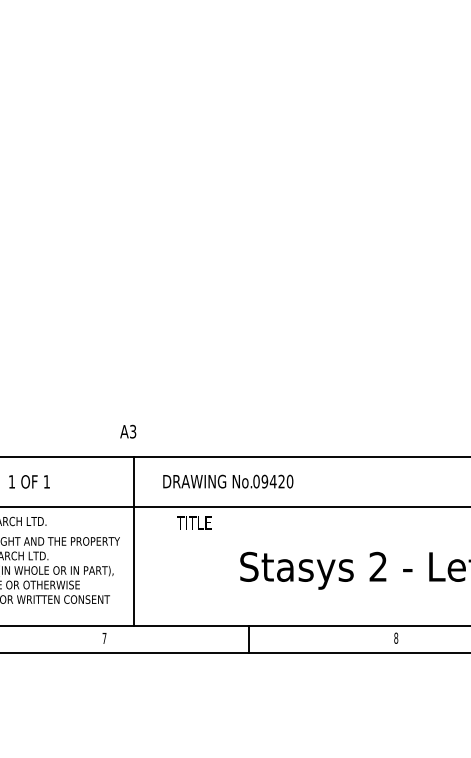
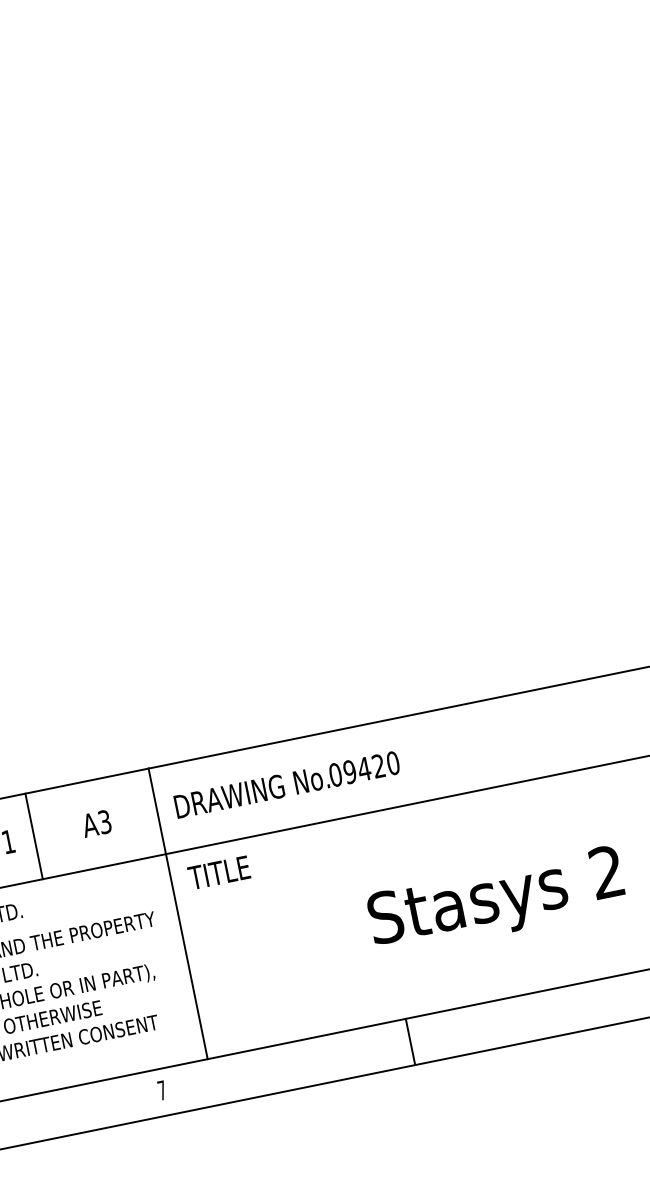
text: (128, 431) -> (96, 823), moved
line: (61, 481) -> (33, 836), added
text: (228, 481) -> (287, 784), moved
text: (194, 522) -> (219, 871), moved

